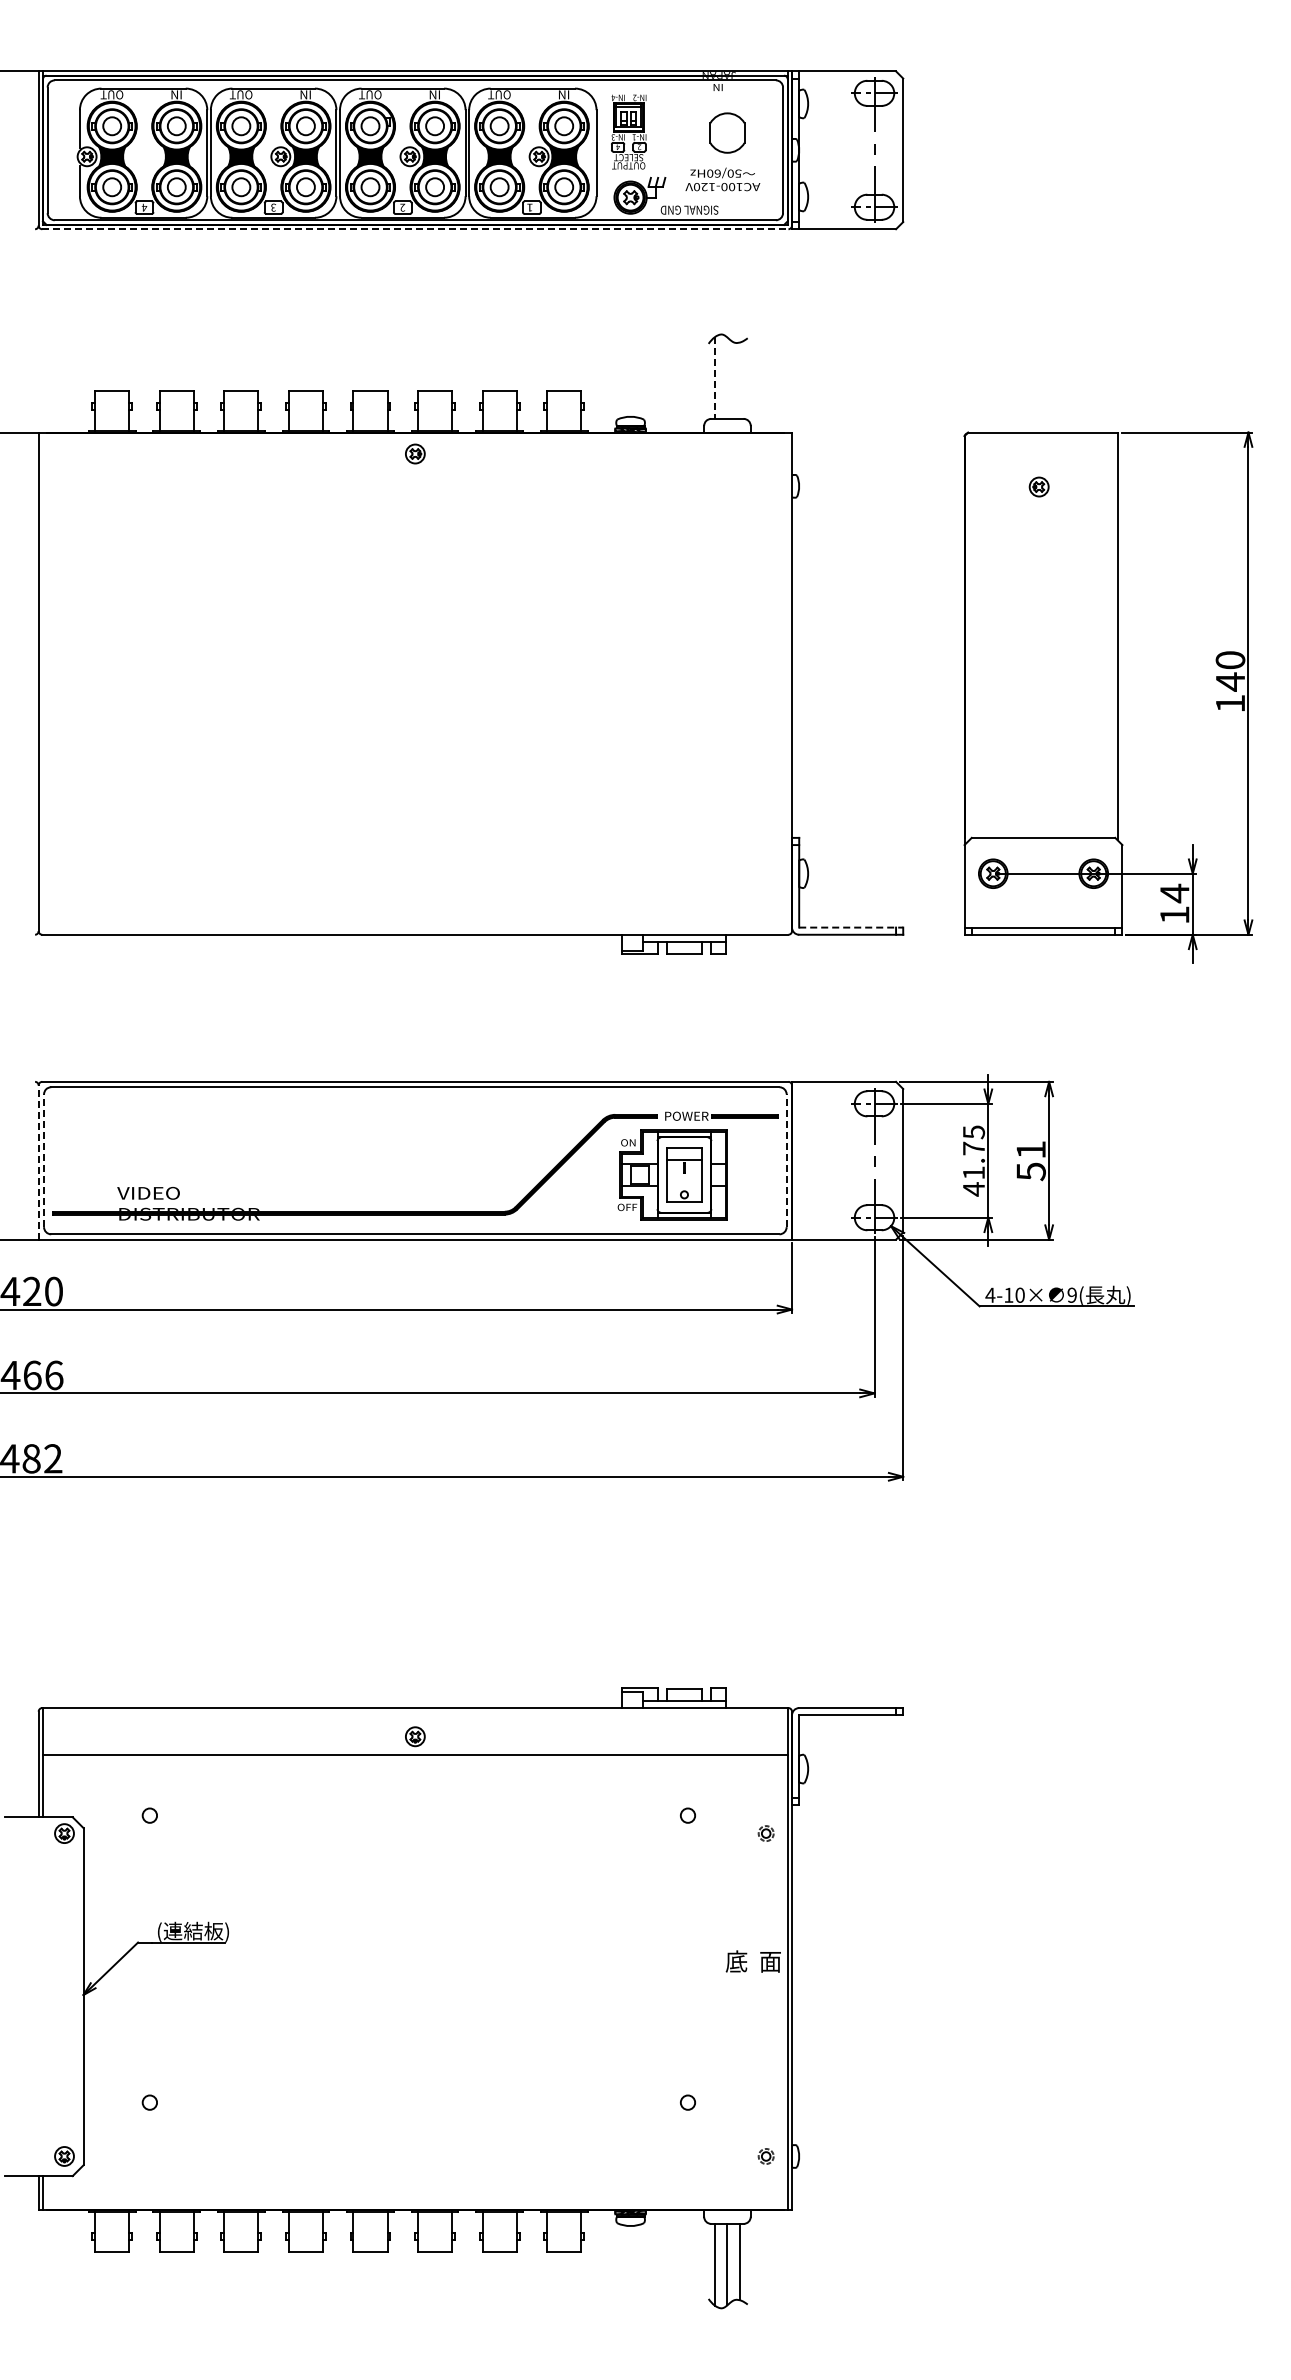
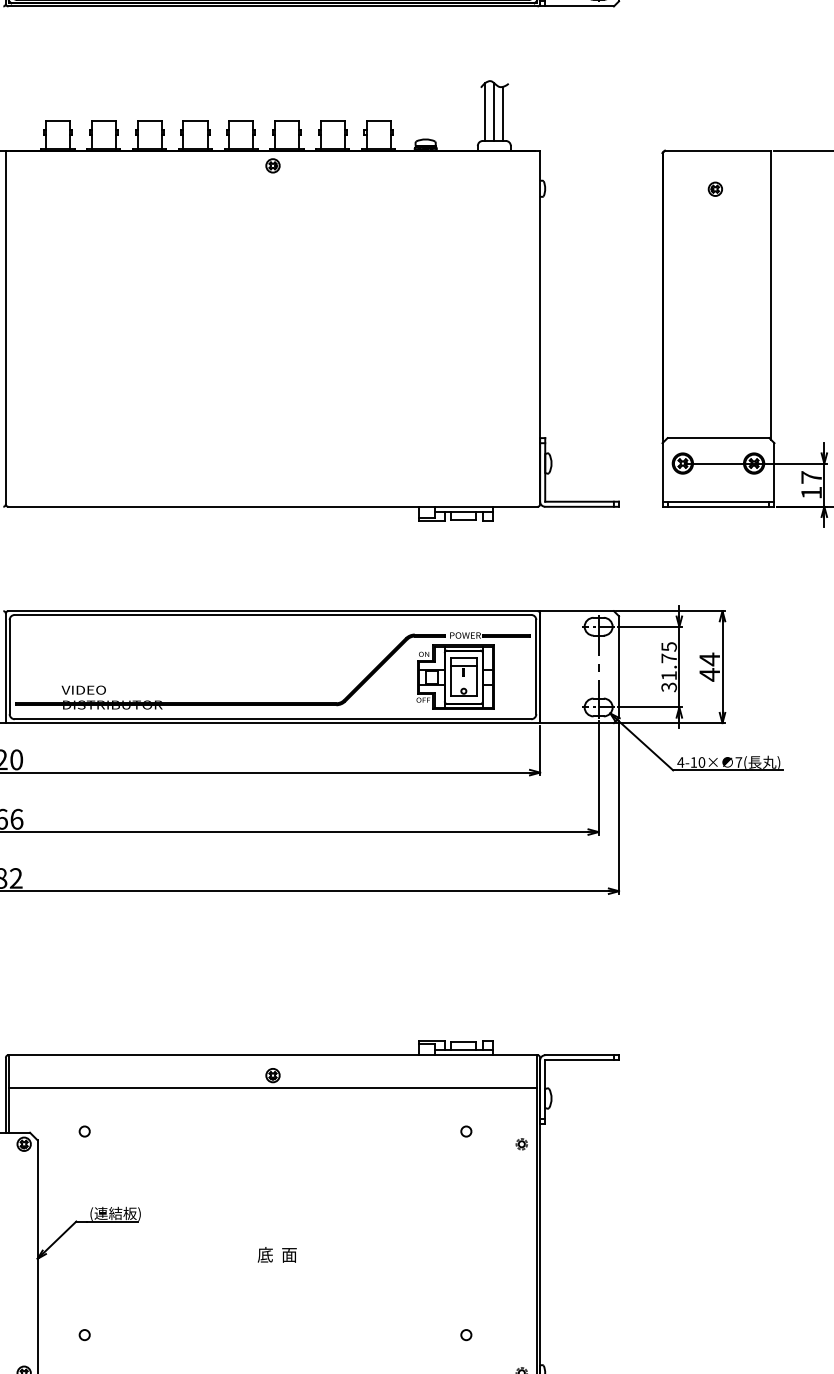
line: (415, 229) -> (273, 6), dashed -> solid
line: (727, 377) -> (494, 111), added
line: (714, 378) -> (485, 112), dashed -> solid
line: (740, 380) -> (503, 113), added
text: (1174, 893) -> (811, 477), 14 -> 17
line: (851, 927) -> (582, 501), dashed -> solid
line: (44, 1160) -> (9, 666), dashed -> solid
line: (786, 1160) -> (536, 666), dashed -> solid
text: (1030, 1160) -> (709, 666), 51 -> 44
line: (38, 1162) -> (5, 668), dashed -> solid
text: (973, 1189) -> (668, 687), 41.75 -> 31.75
text: (1071, 1294) -> (738, 761), 9( -> 7(
text: (752, 1961) -> (276, 1254), moved

